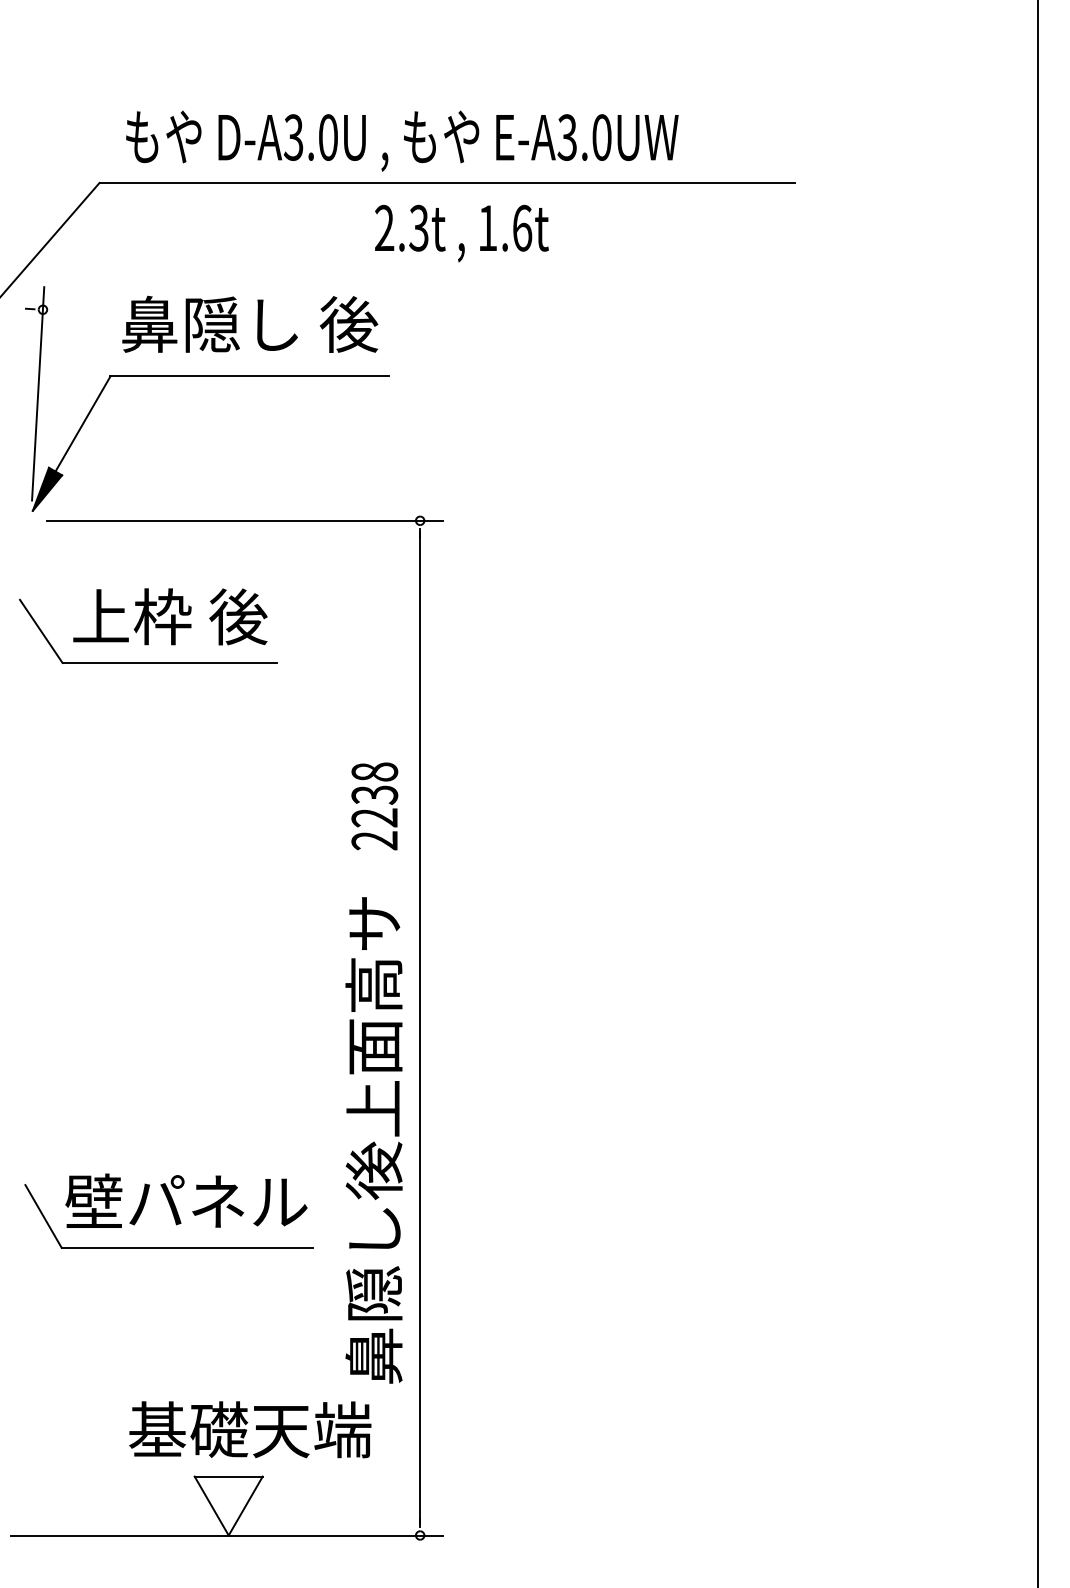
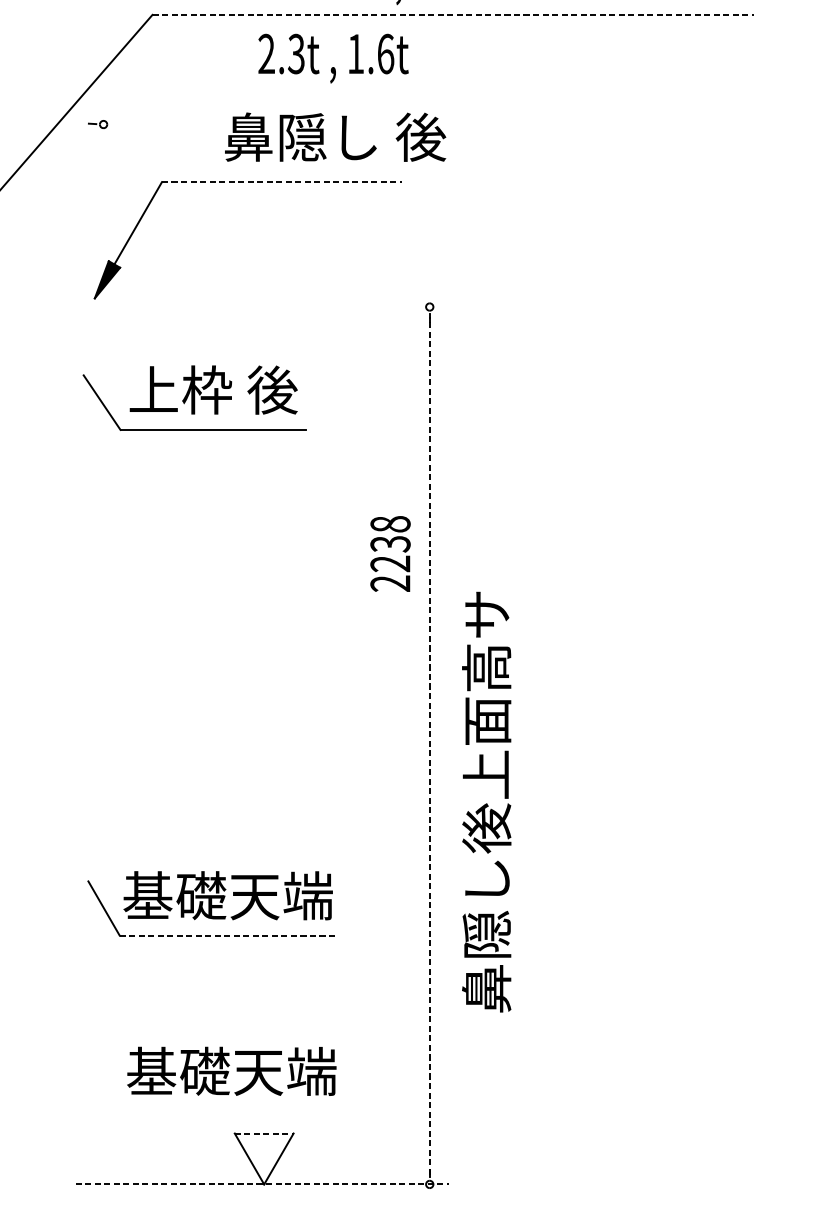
line: (447, 182) -> (453, 14), solid -> dashed
text: (461, 233) -> (333, 58), moved
text: (250, 323) -> (335, 136), moved
line: (250, 376) -> (283, 182), solid -> dashed
line: (38, 393) -> (99, 196), removed
line: (244, 520) -> (277, 306), removed
line: (420, 1027) -> (430, 745), solid -> dashed
text: (373, 1140) -> (486, 802), moved
text: (186, 1201) -> (227, 895), 壁パネル -> 基礎天端
line: (187, 1247) -> (228, 935), solid -> dashed
text: (250, 1429) -> (232, 1071), moved
line: (229, 1476) -> (264, 1133), solid -> dashed
line: (227, 1535) -> (263, 1184), solid -> dashed

